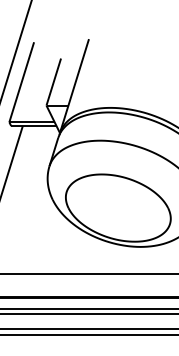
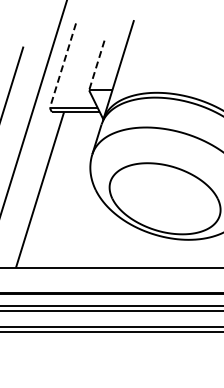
line: (21, 82) -> (62, 66), solid -> dashed
line: (53, 82) -> (96, 66), solid -> dashed

